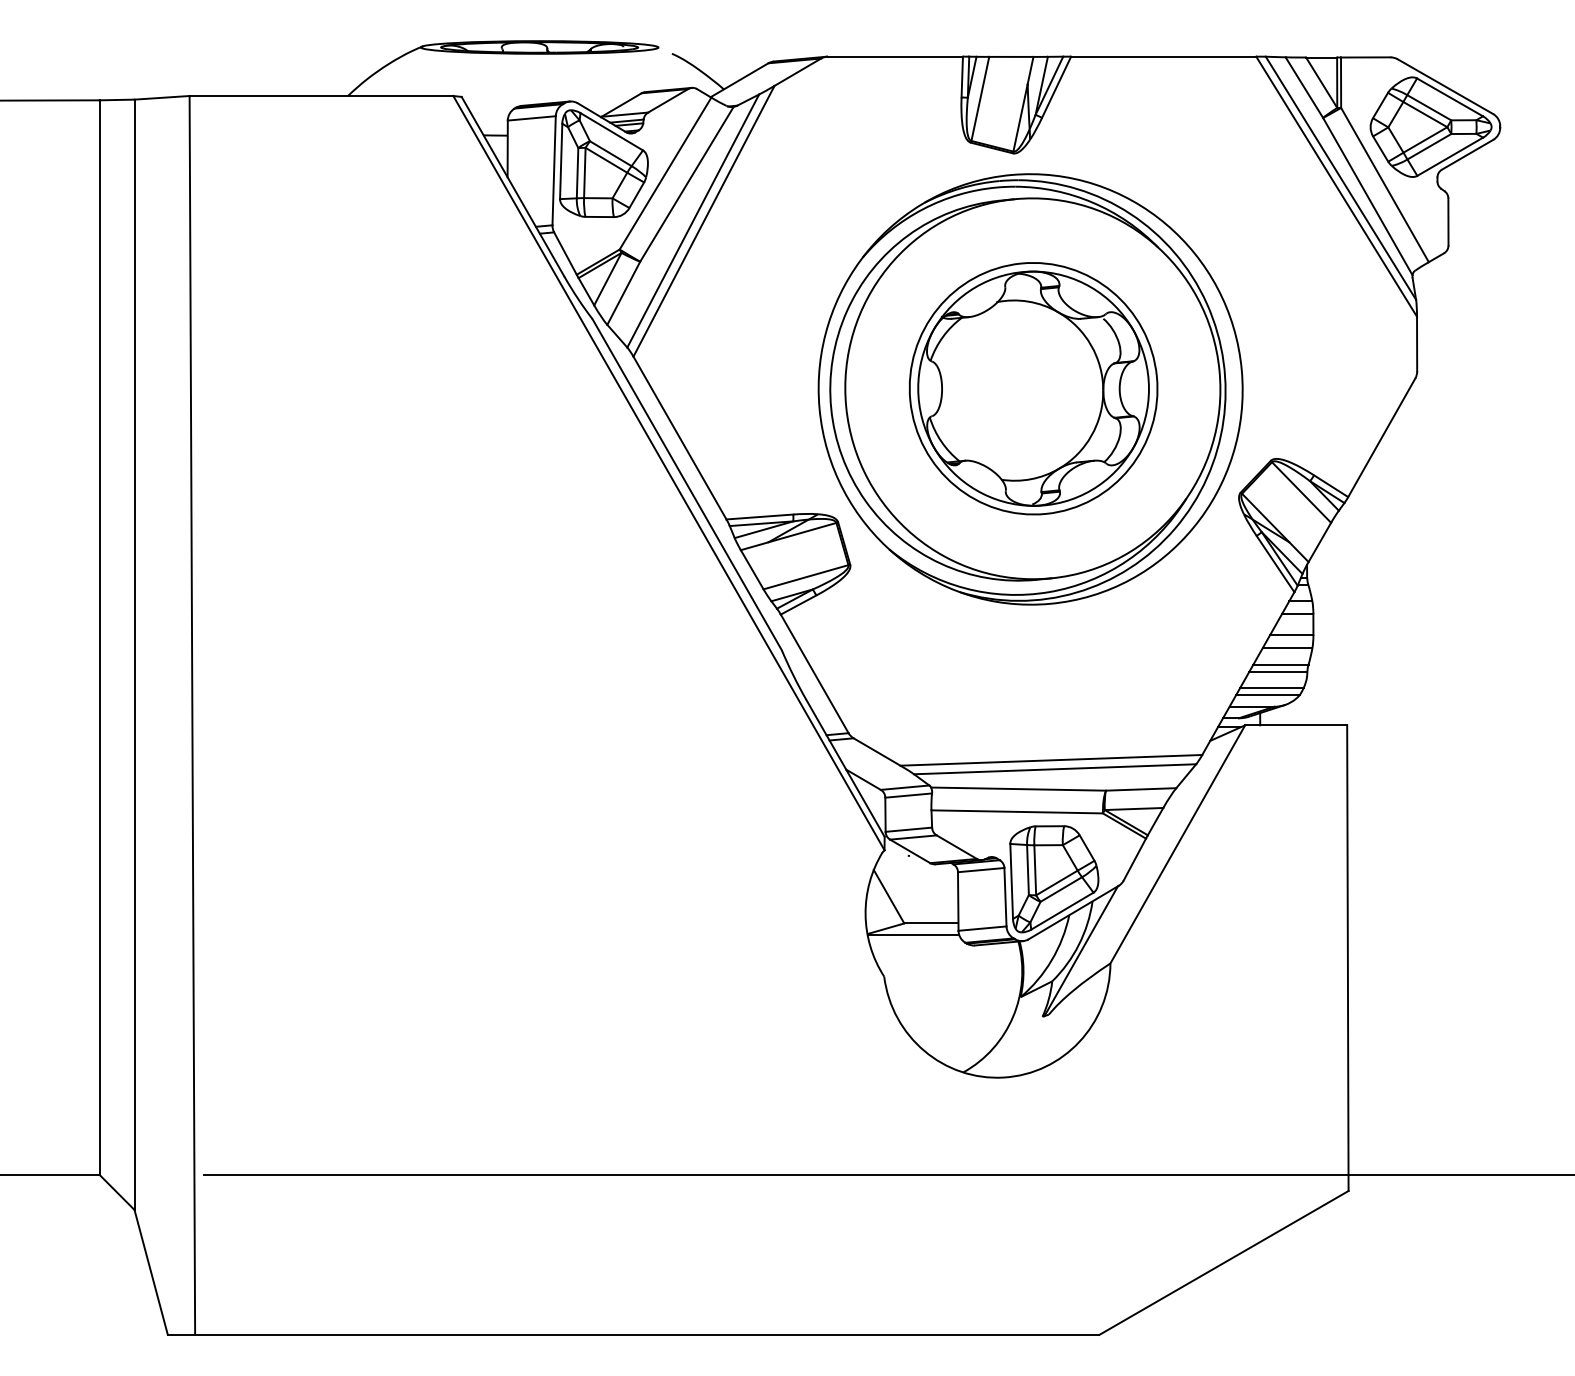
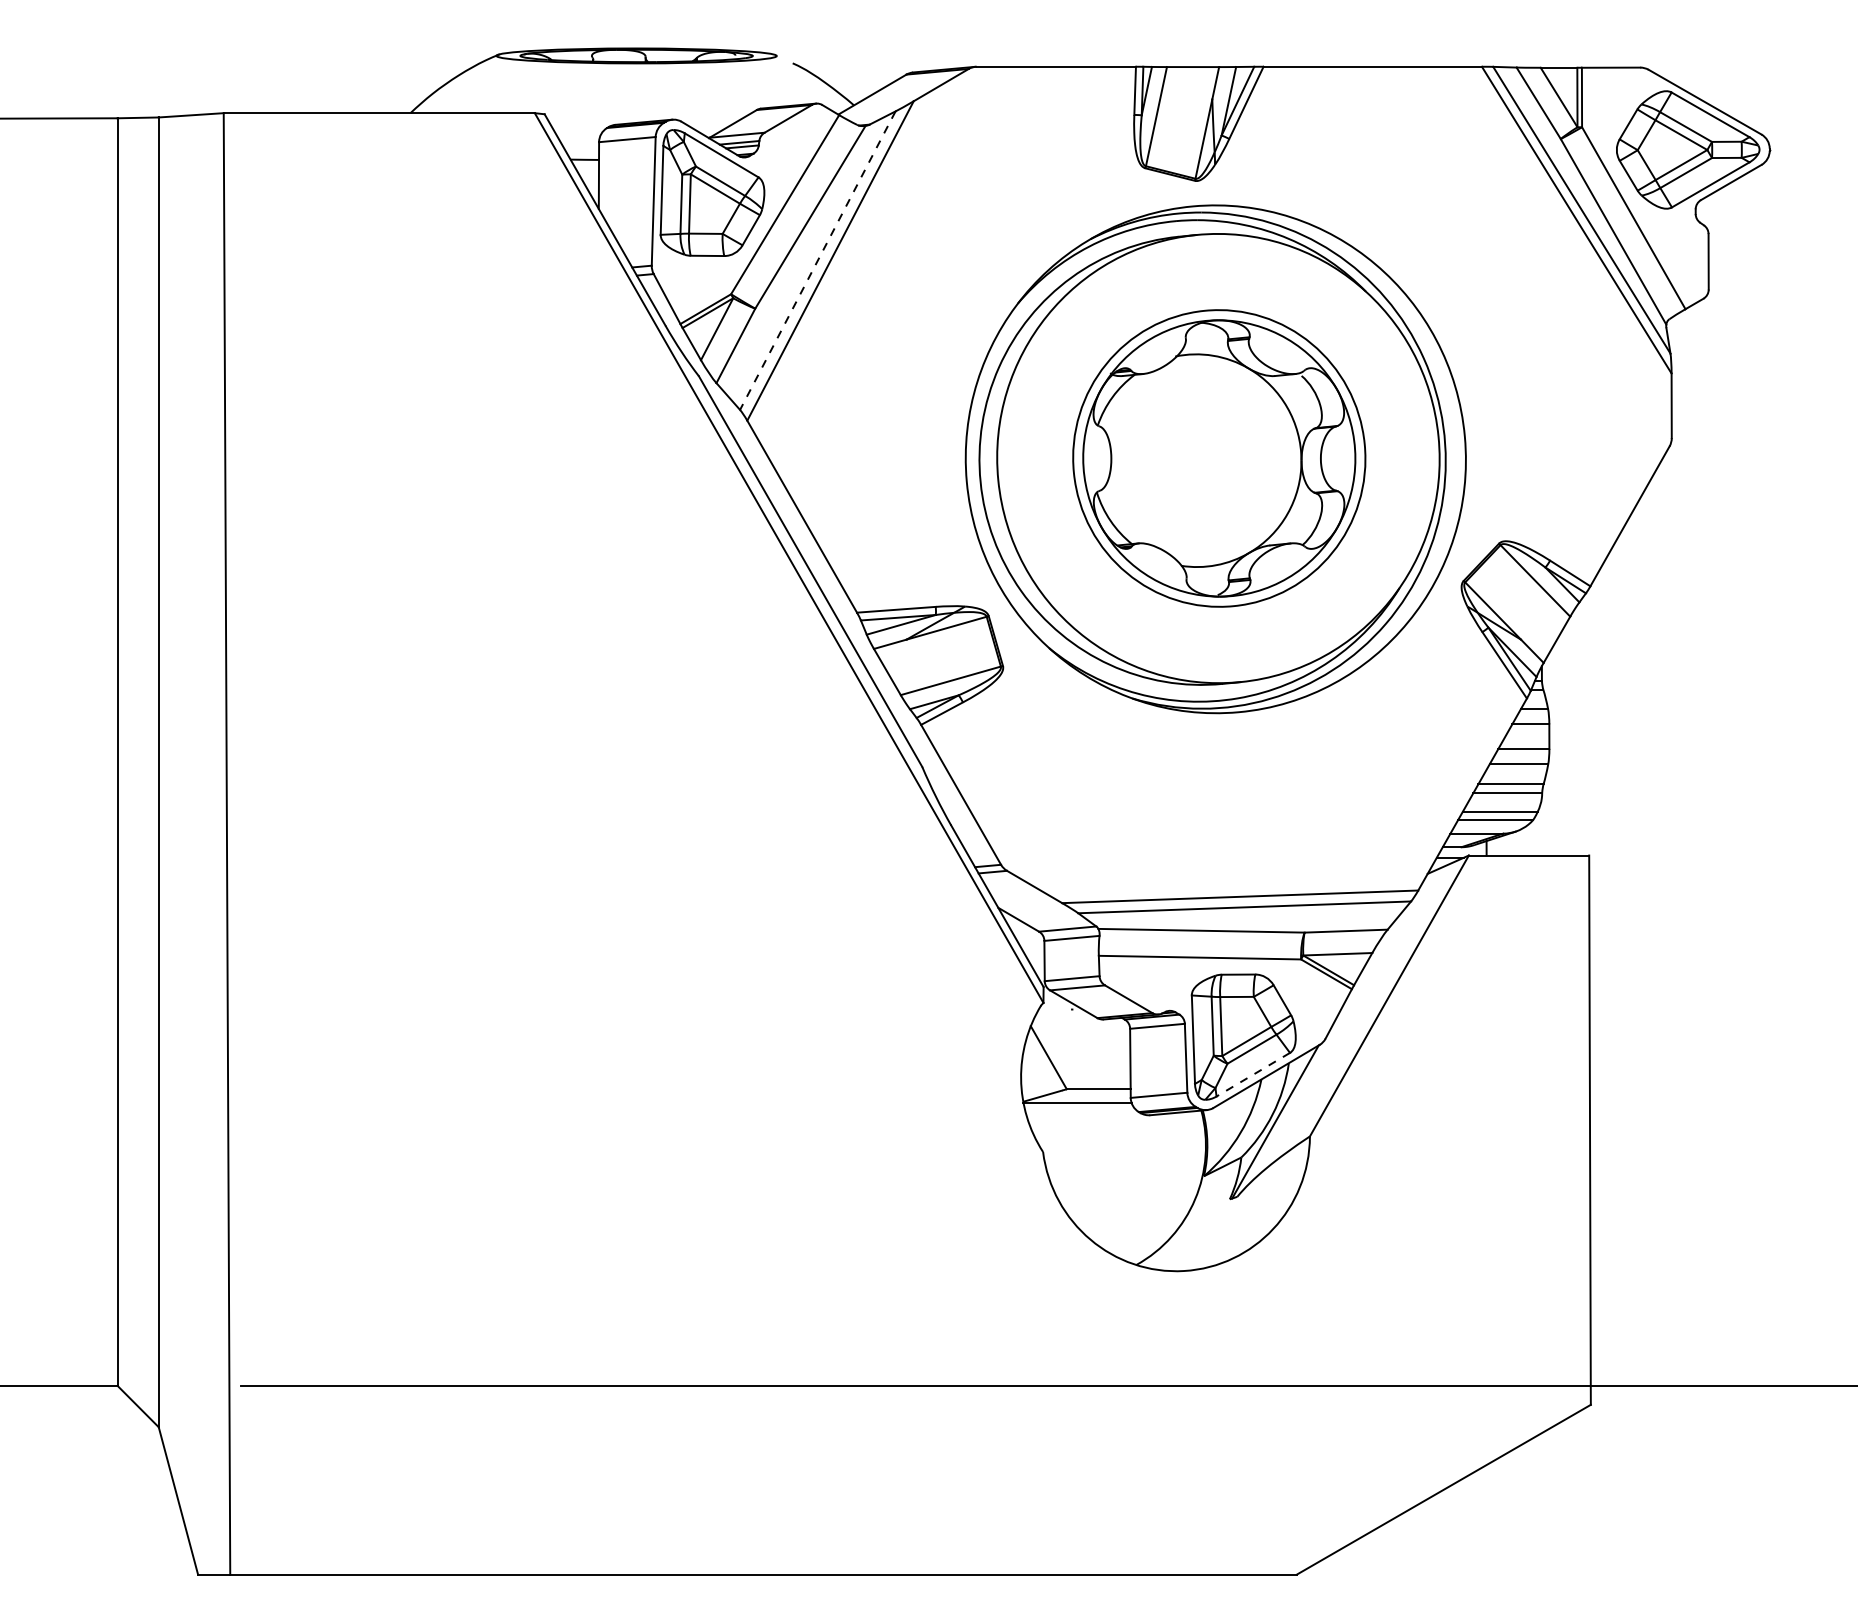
line: (693, 221) -> (818, 261), solid -> dashed
line: (1061, 911) -> (1252, 1075), solid -> dashed

